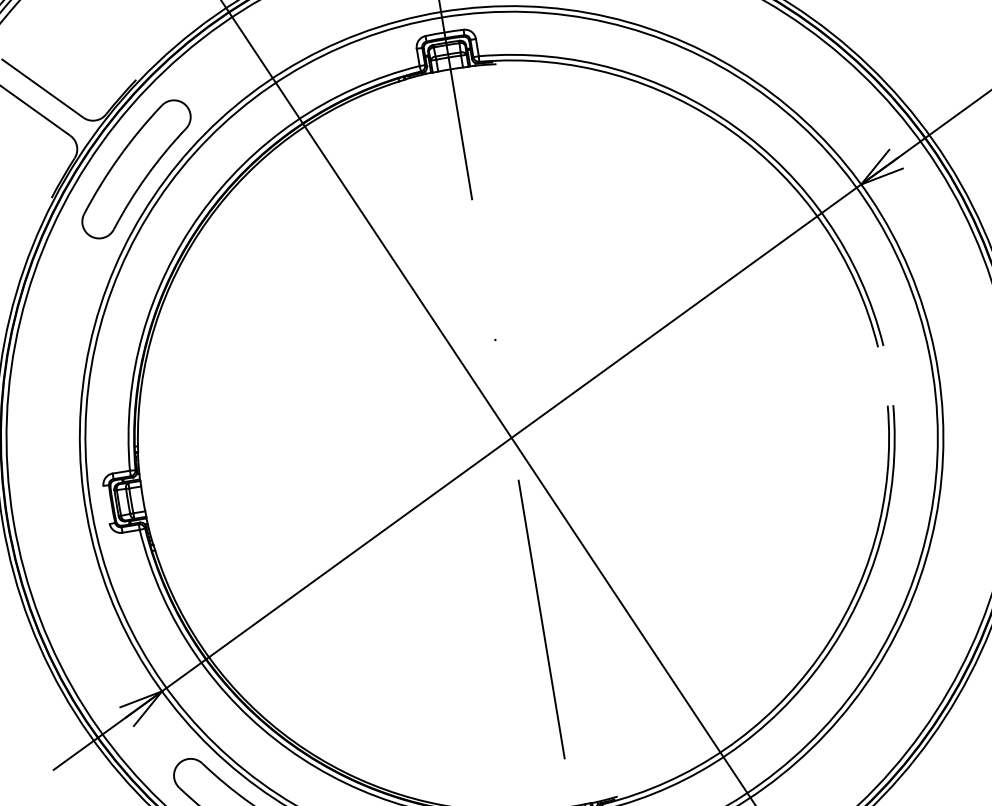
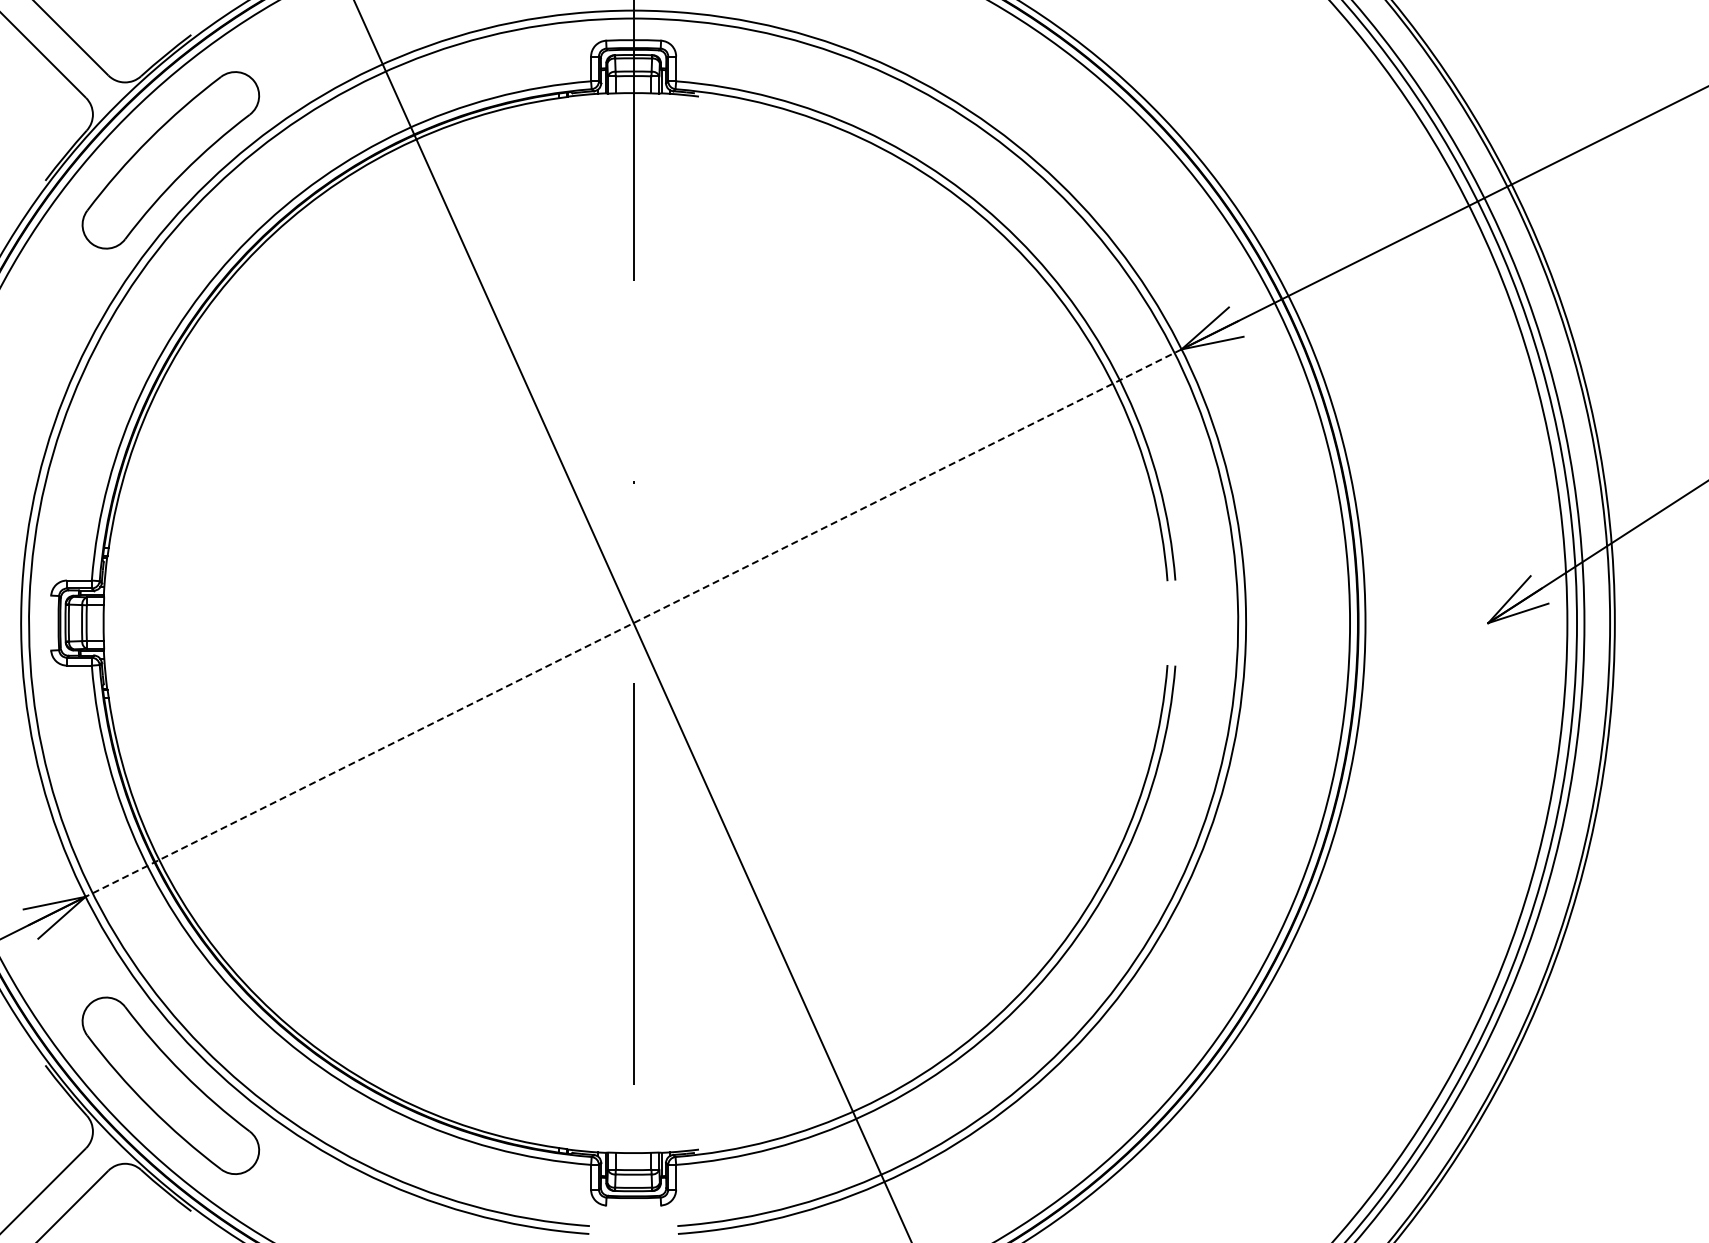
line: (511, 438) -> (633, 623), solid -> dashed

